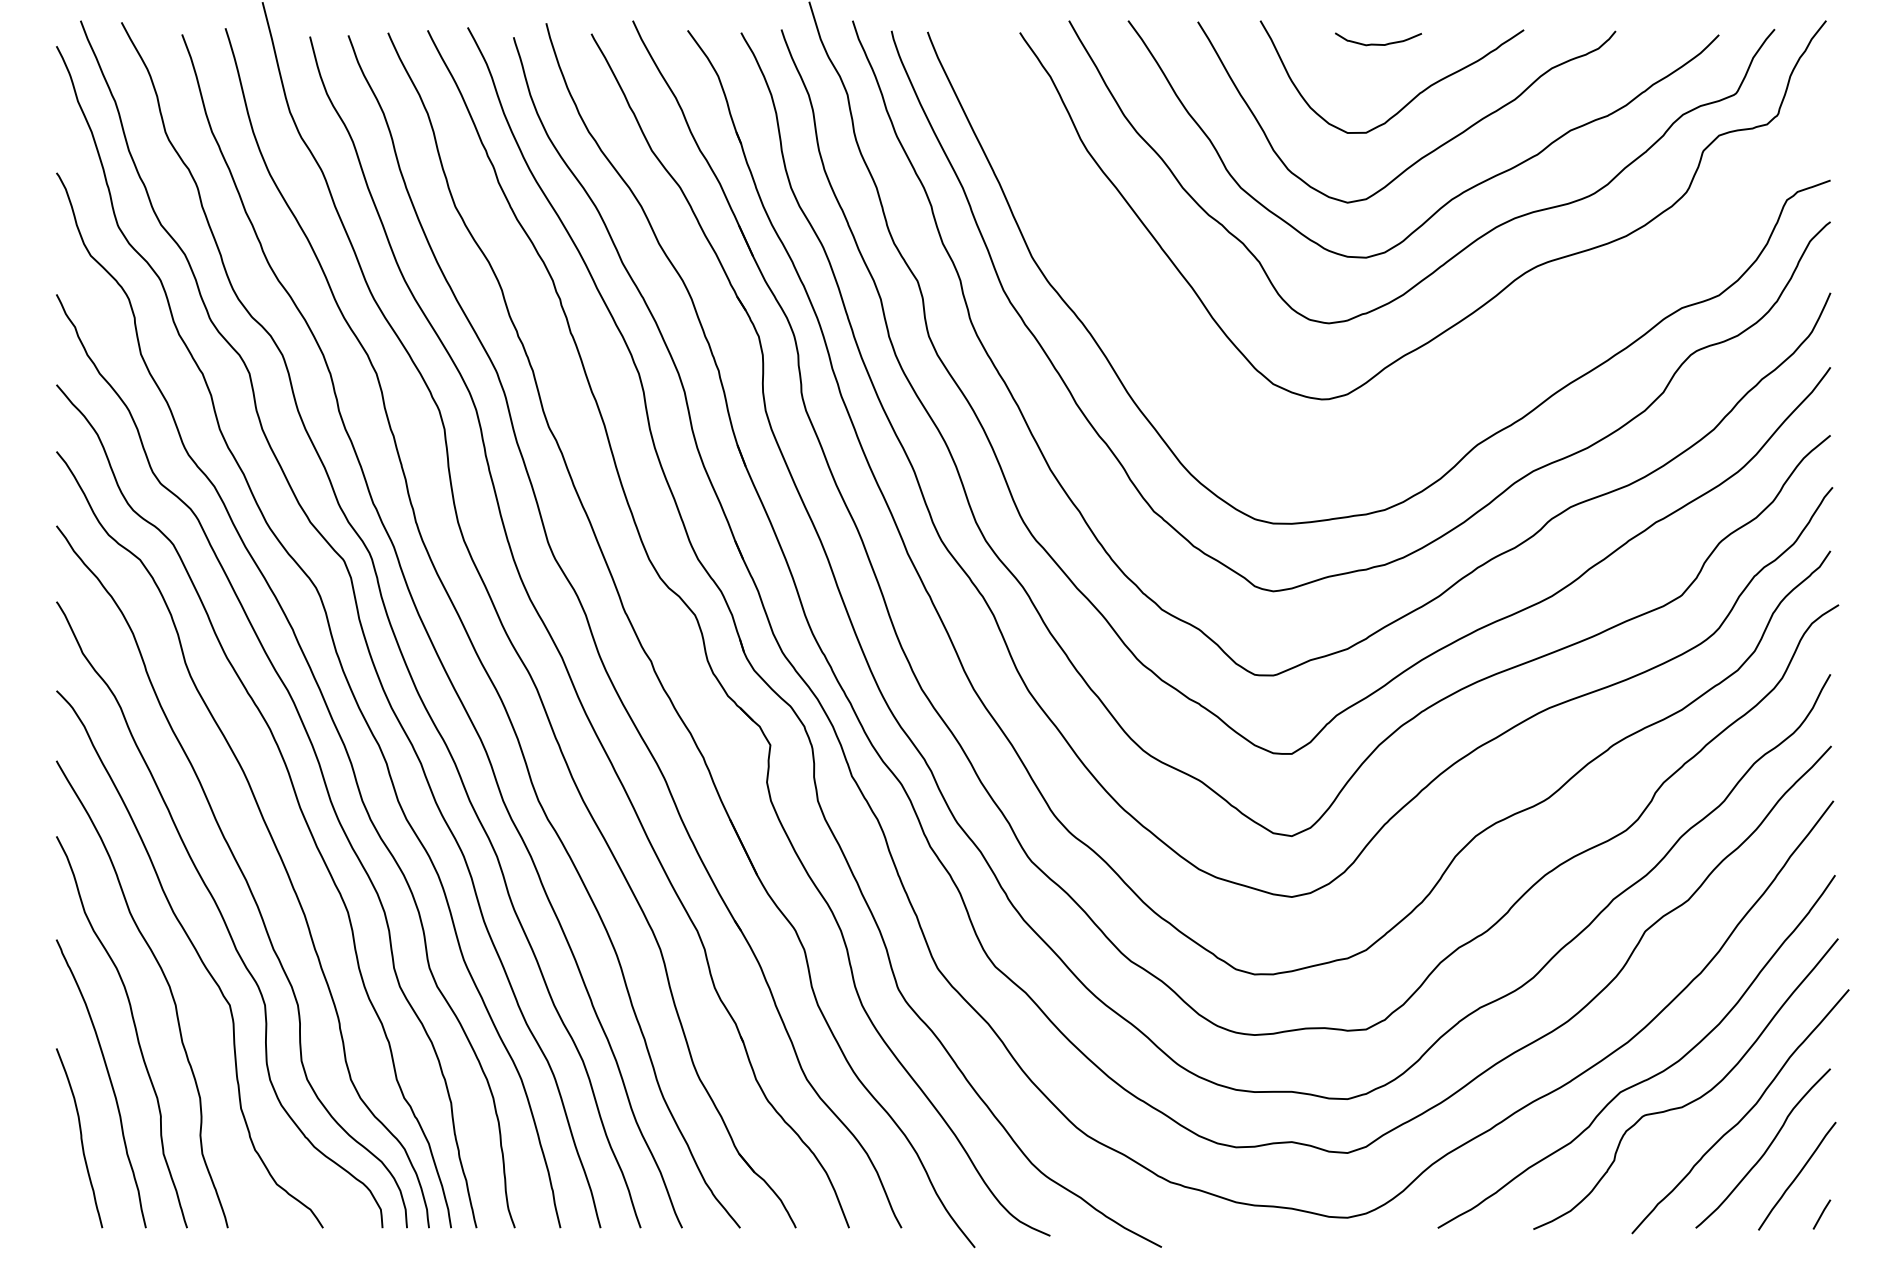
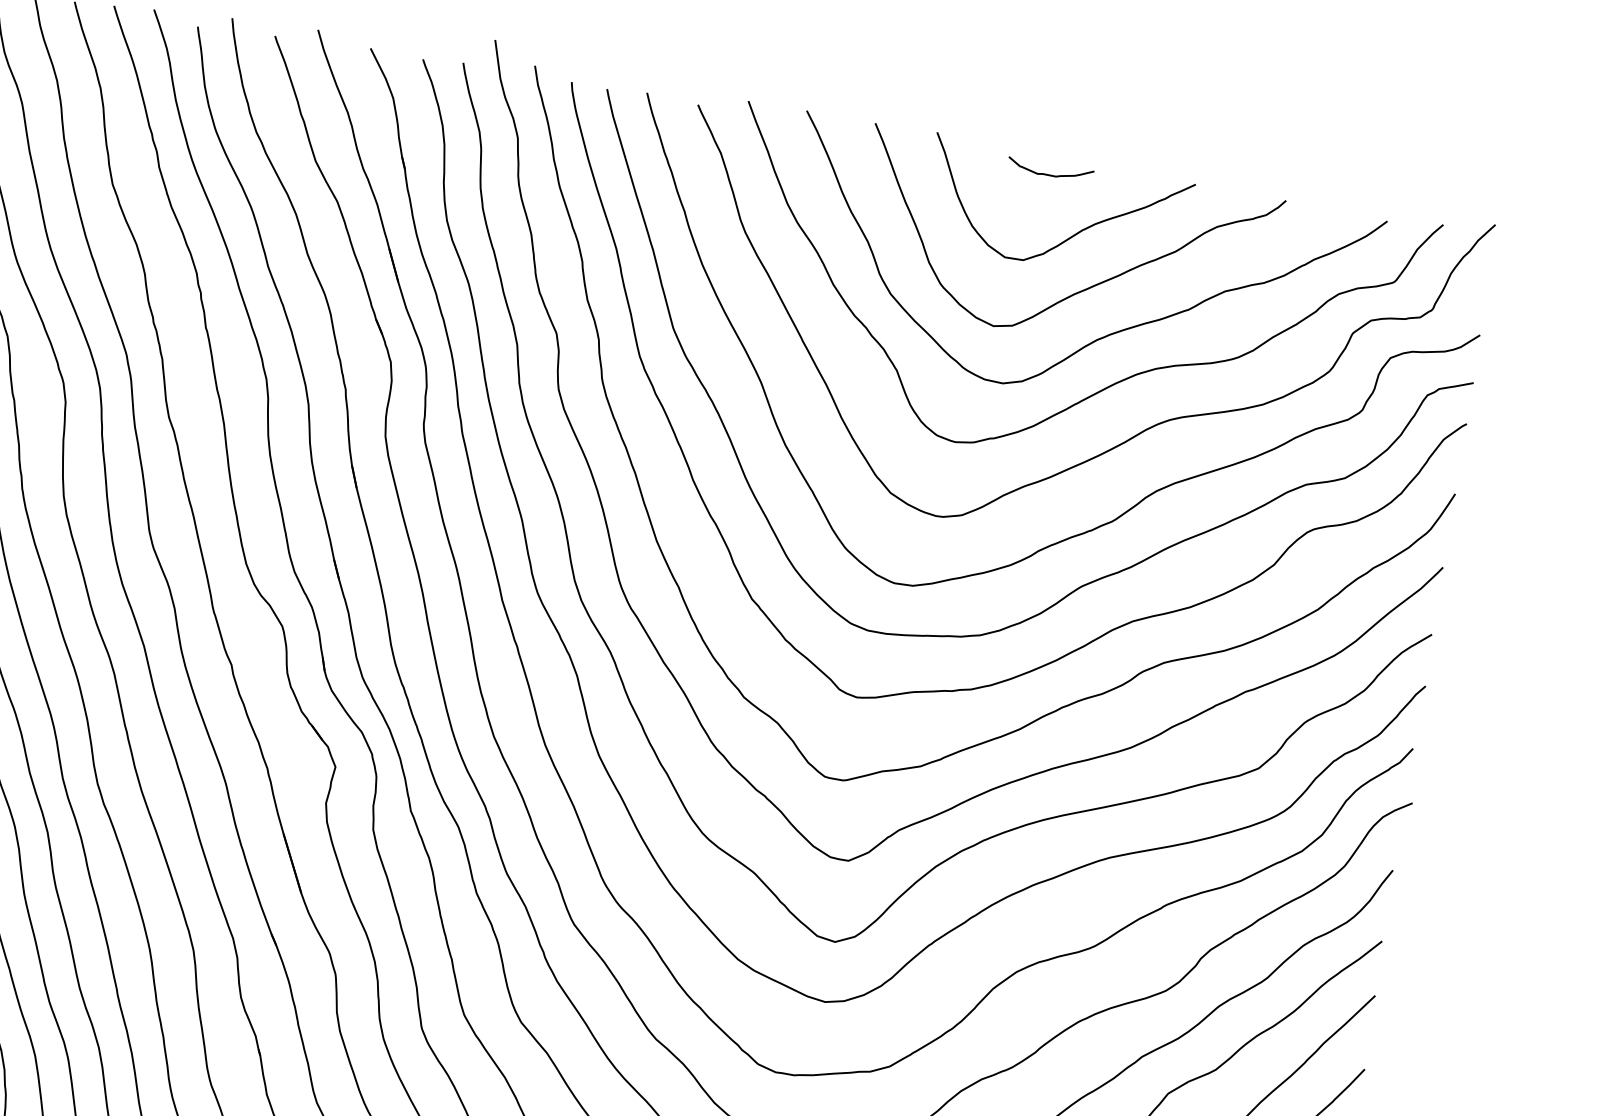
curve: (1485, 381) -> (1100, 525), added

